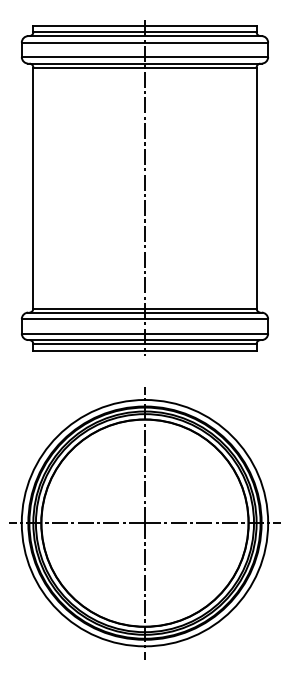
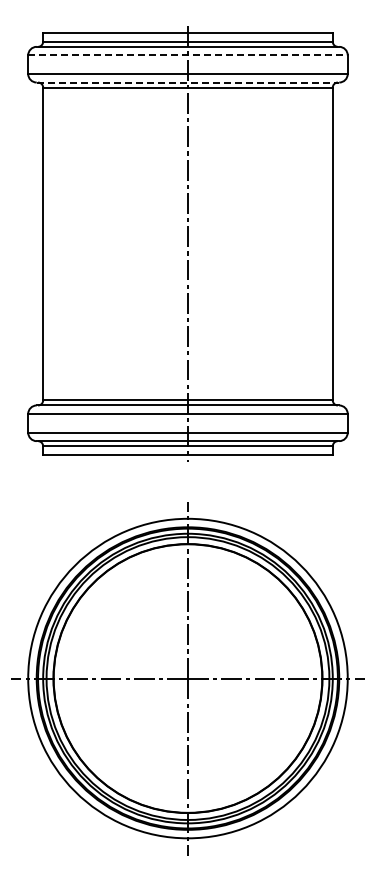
line: (144, 42) -> (187, 55), solid -> dashed
line: (145, 63) -> (188, 82), solid -> dashed

